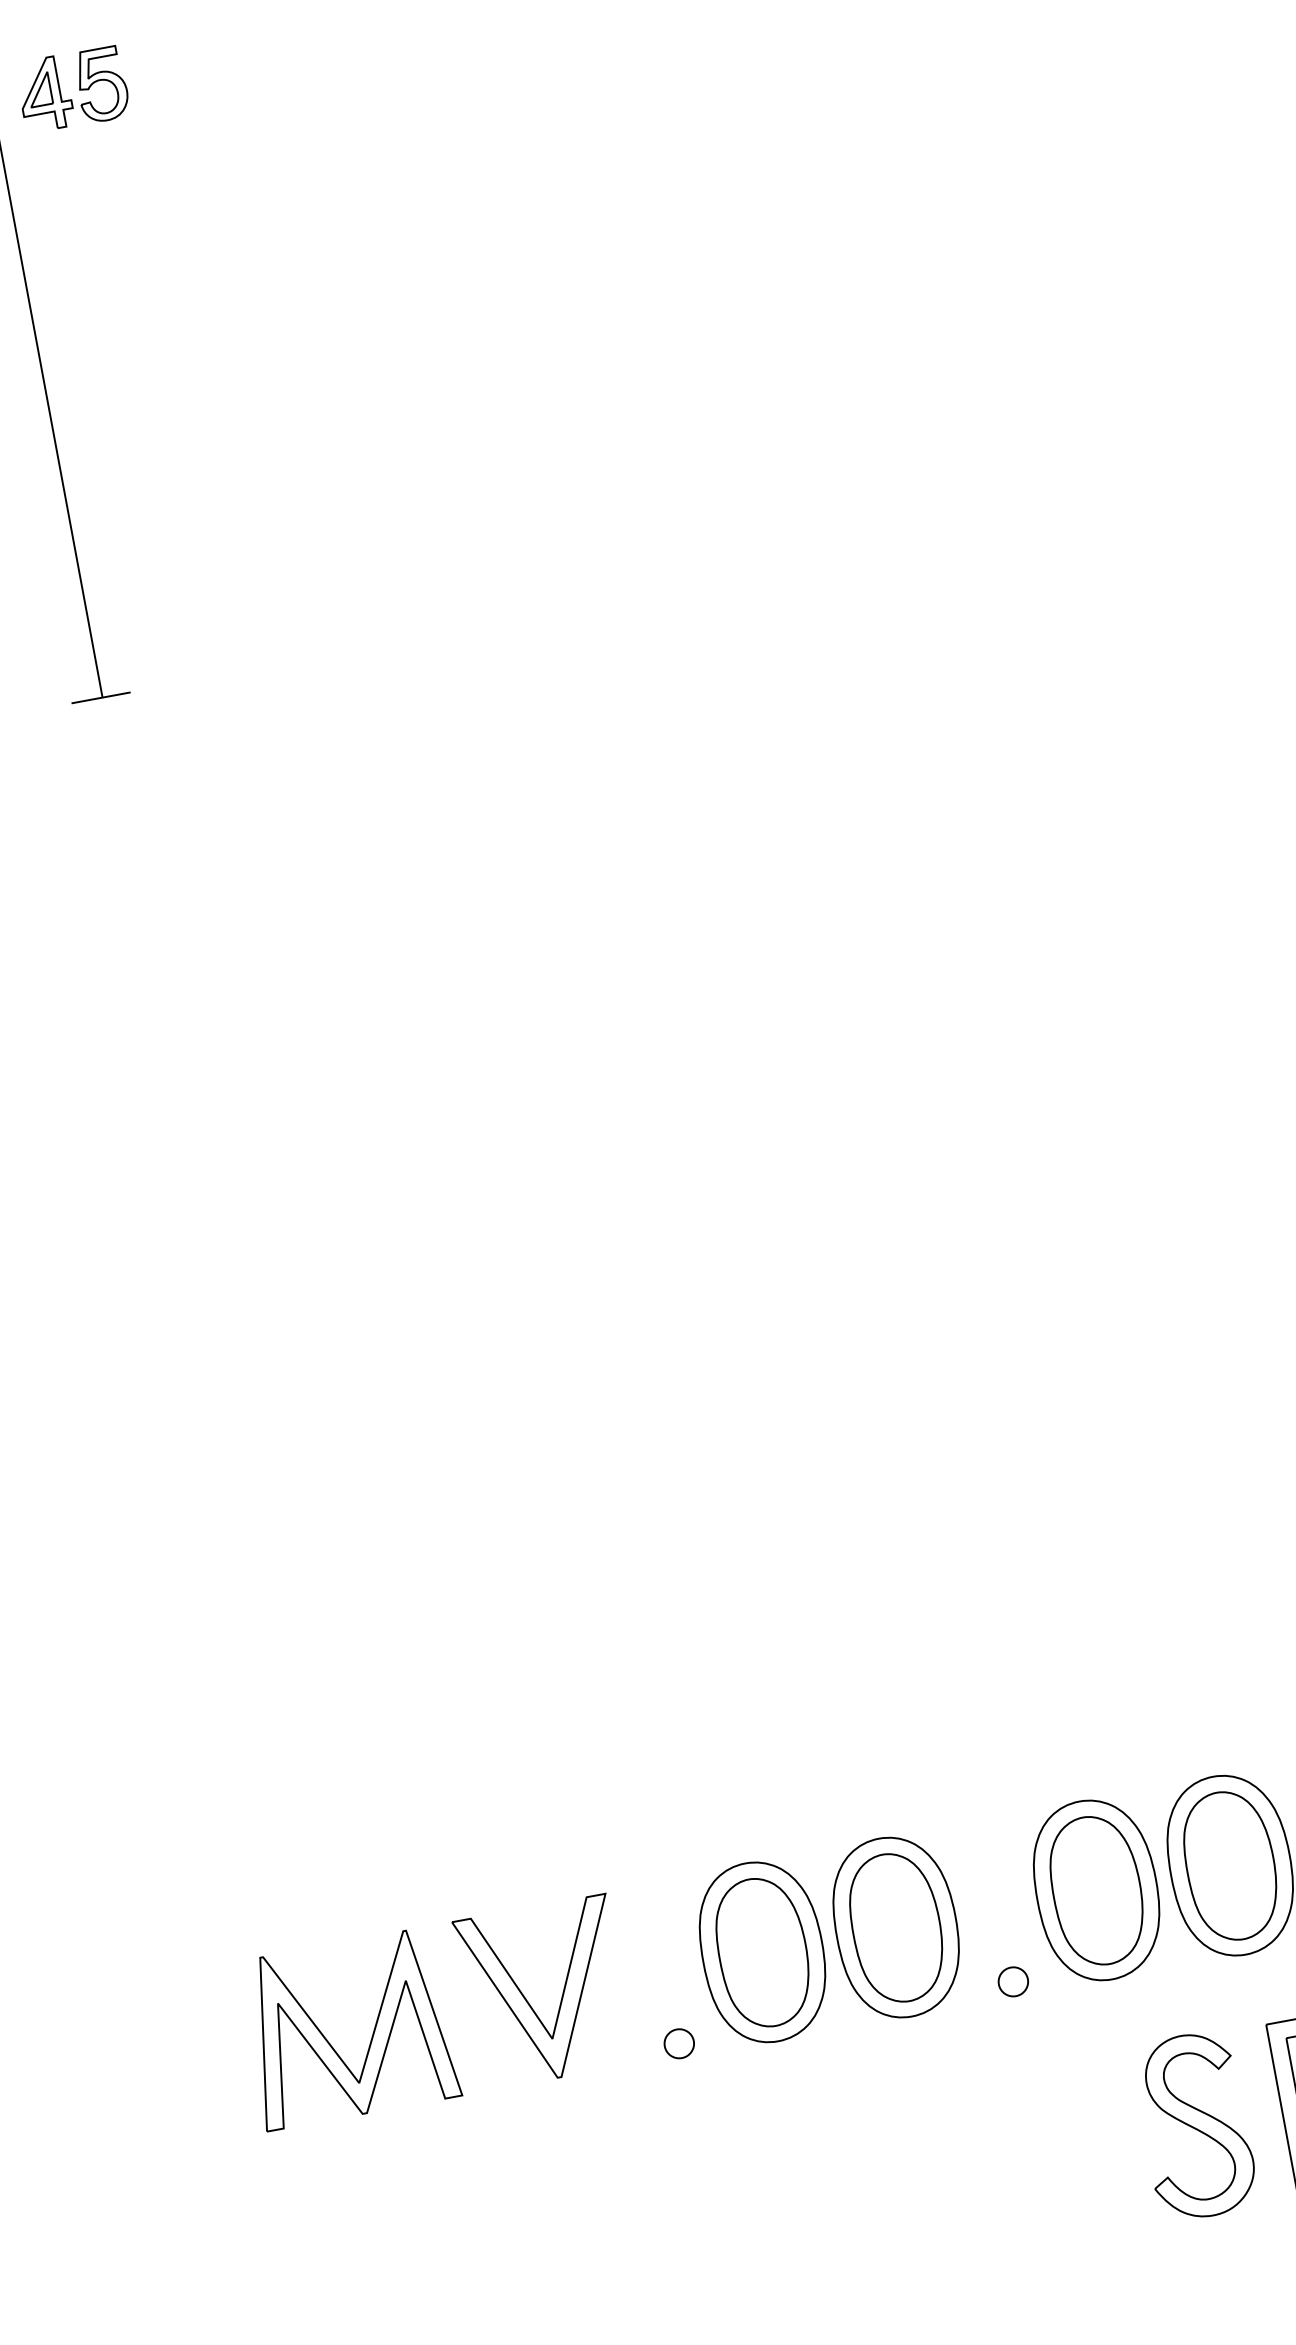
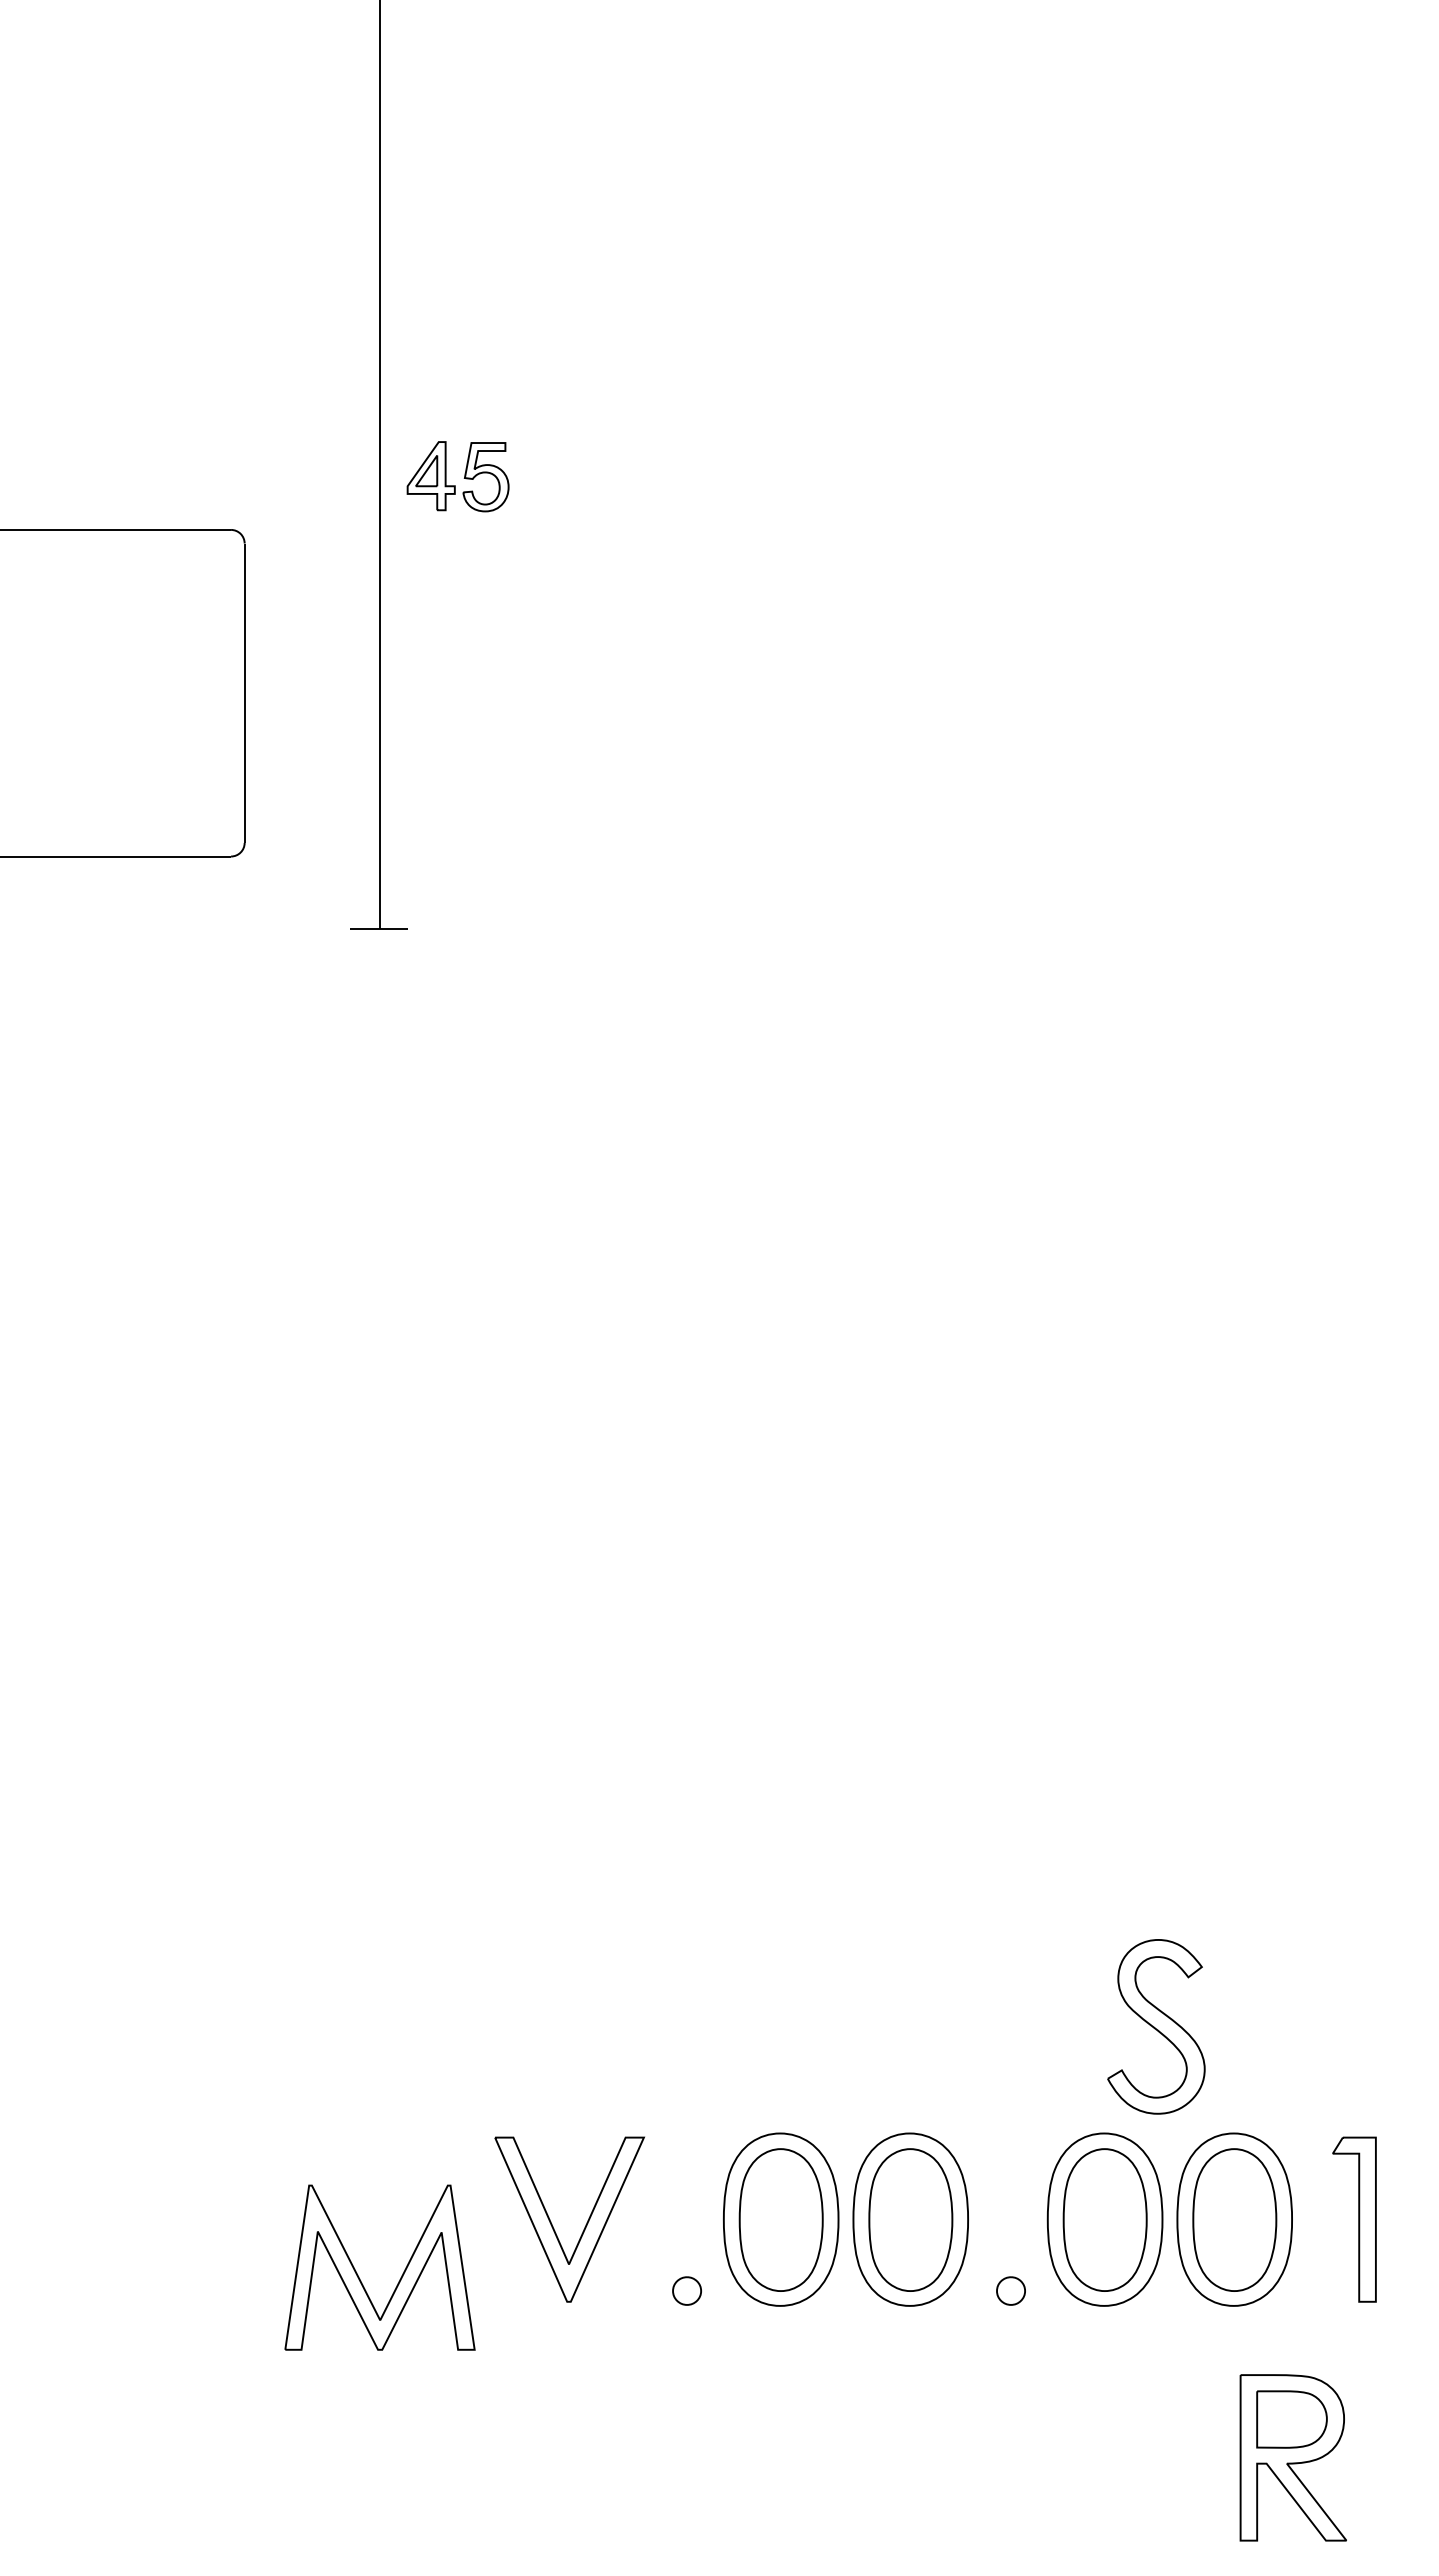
part: (78, 90) -> (463, 478), moved
part: (330, 2043) -> (360, 2278), moved
part: (1195, 2125) -> (1156, 2026), moved

